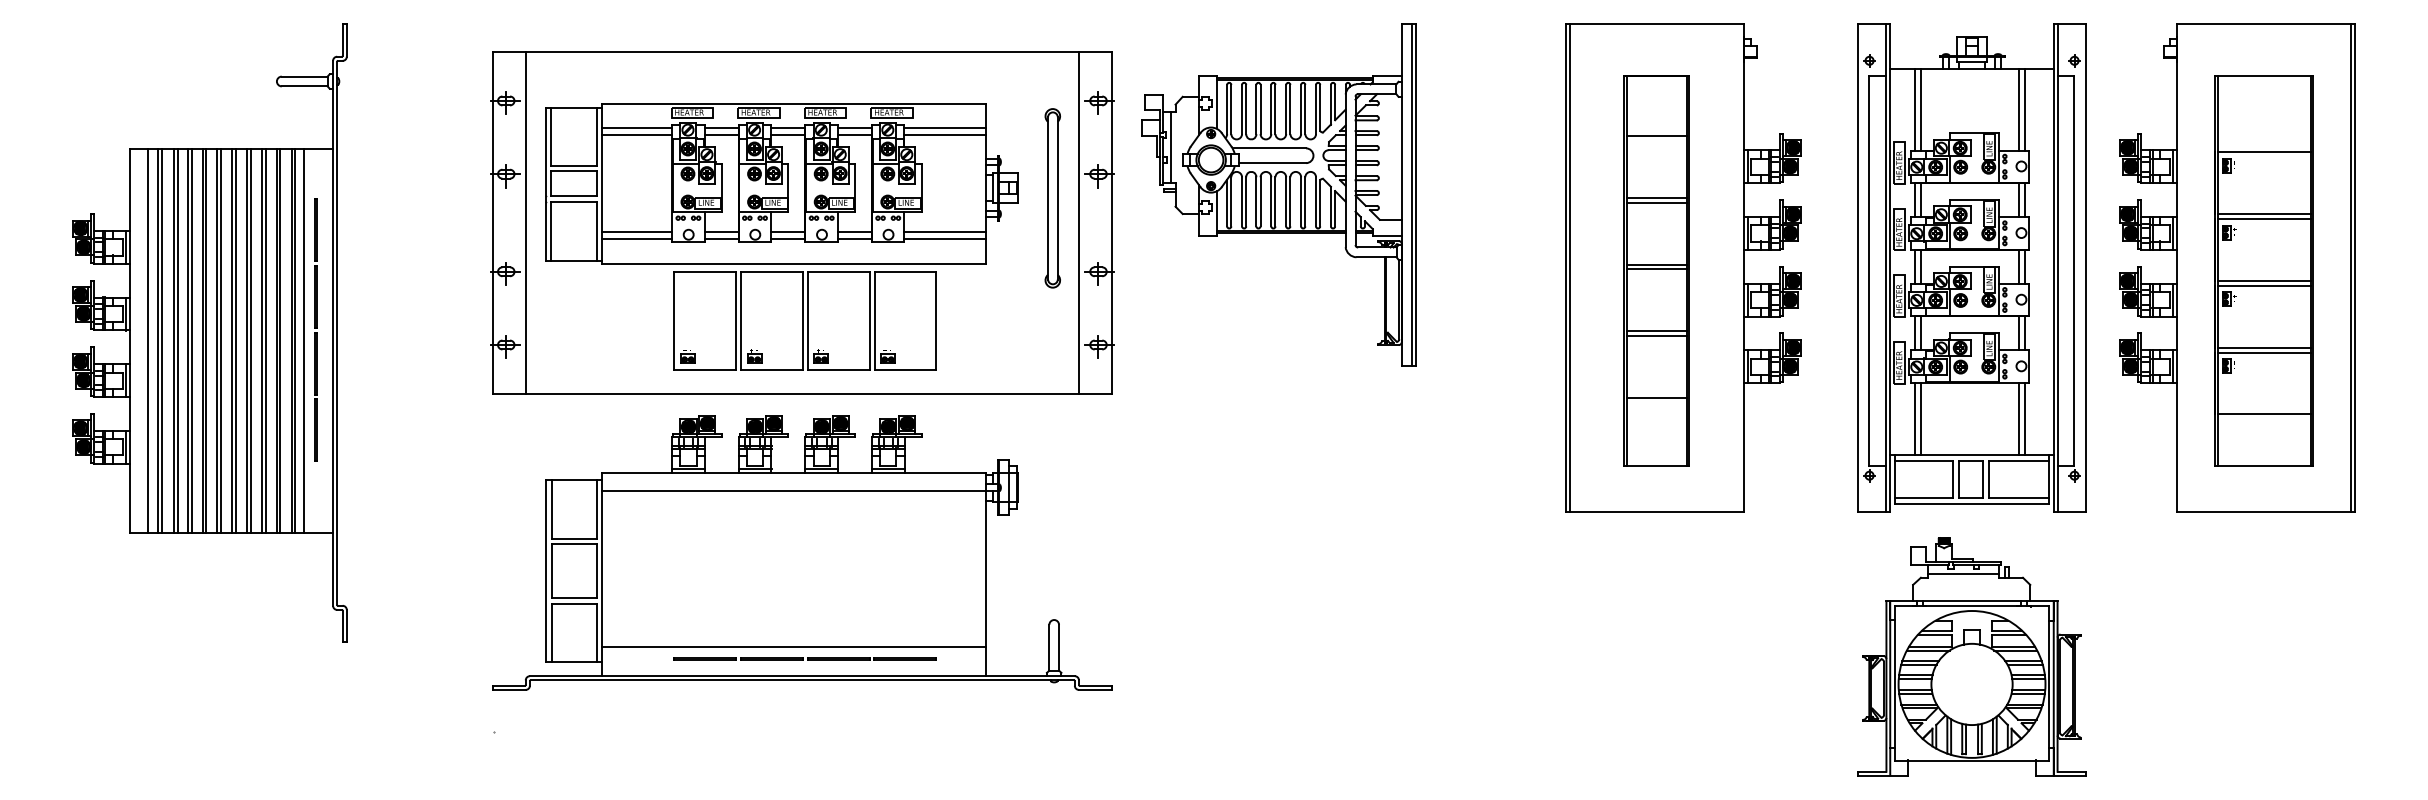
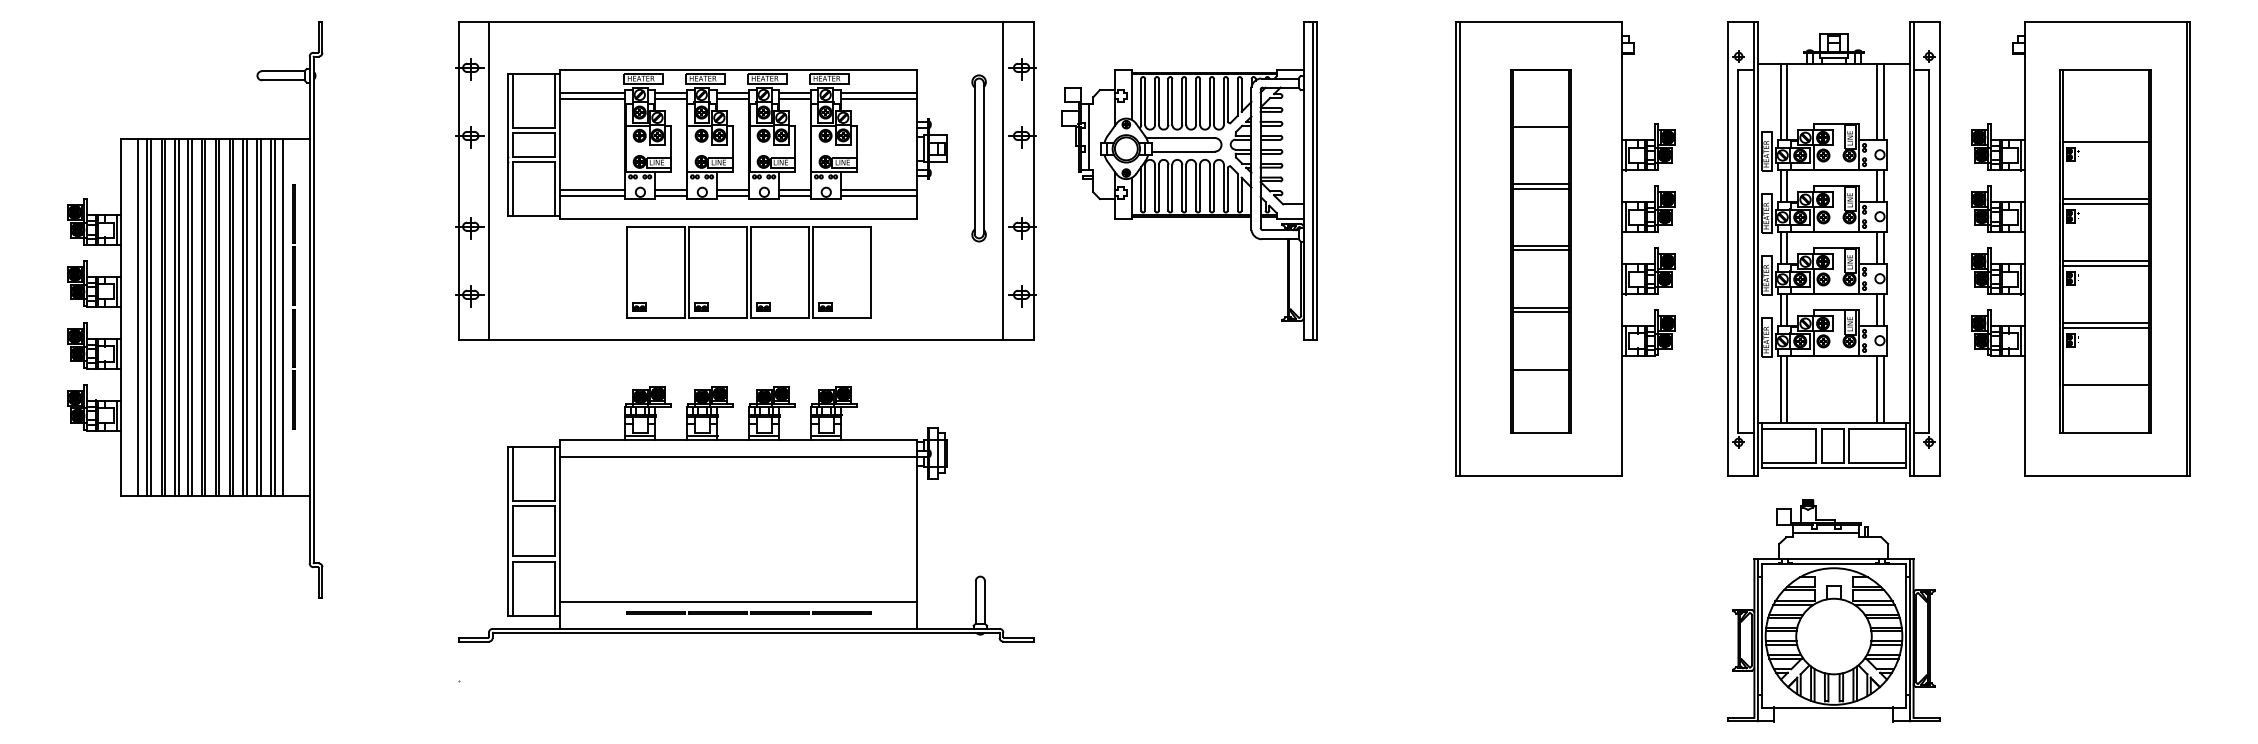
part: (801, 222) -> (745, 180), moved

